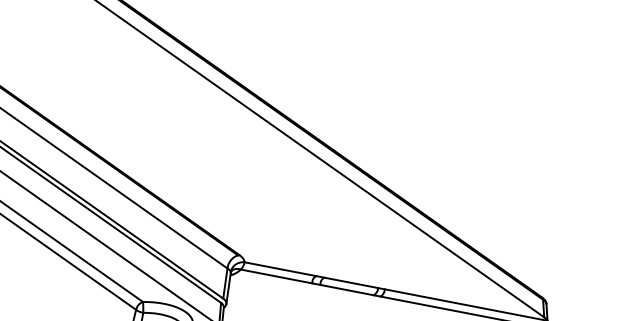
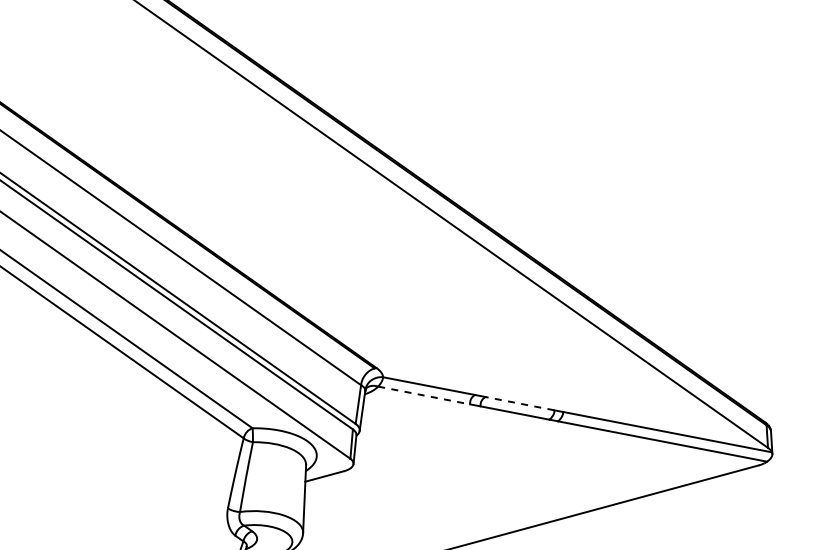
line: (276, 276) -> (424, 395), solid -> dashed
line: (350, 282) -> (519, 403), solid -> dashed

